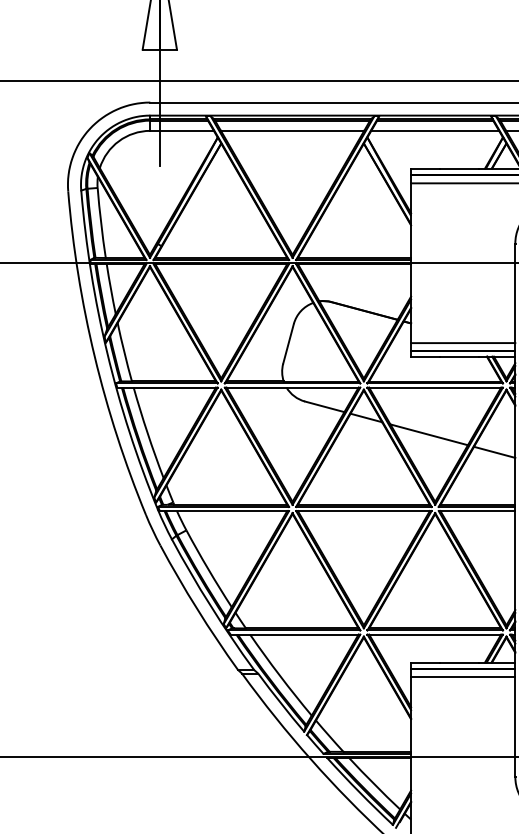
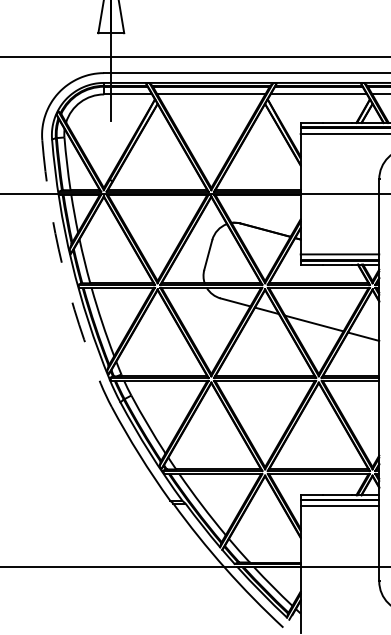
arc: (95, 356) -> (62, 264), solid -> dashed

